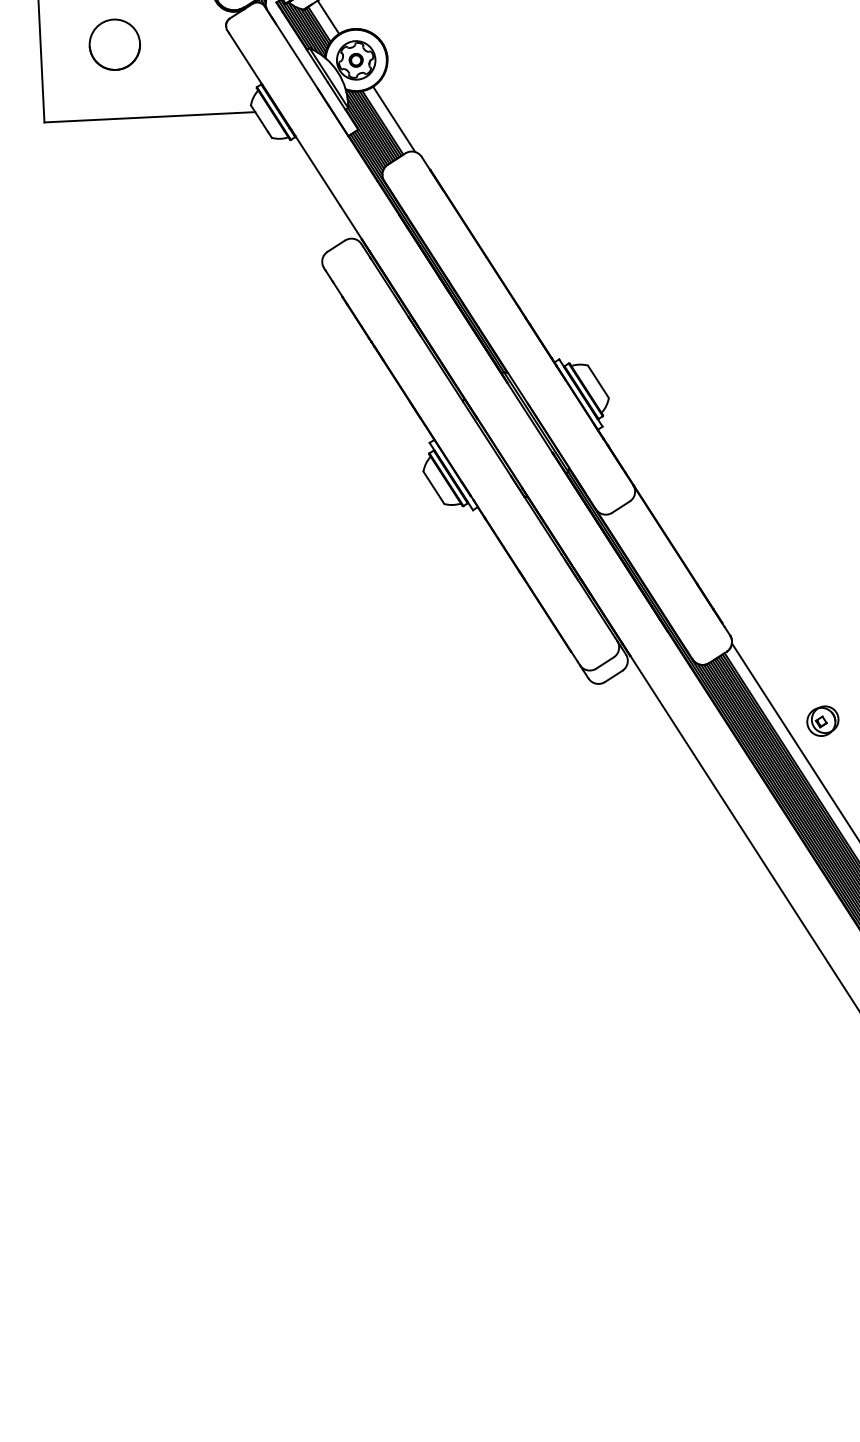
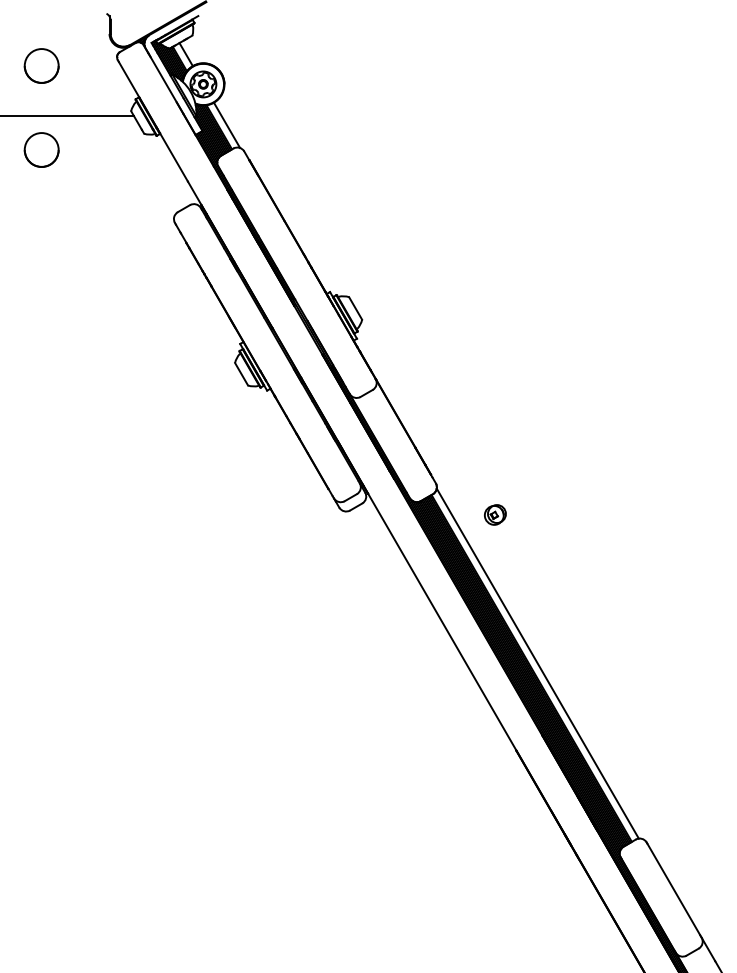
part: (120, 168) -> (41, 149), added
part: (823, 720) -> (495, 514), moved

